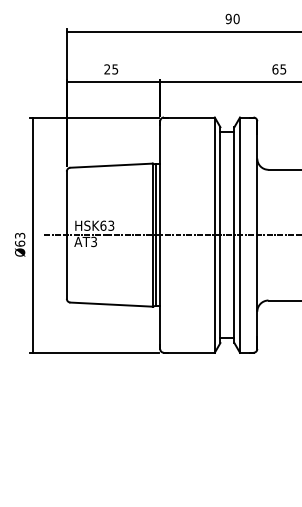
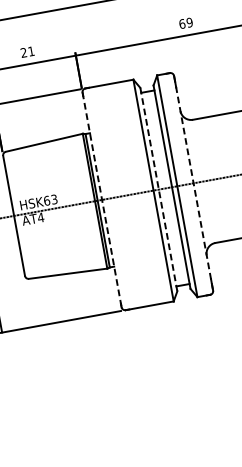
text: (115, 69) -> (31, 51), 25 -> 21
text: (283, 69) -> (189, 22), 65 -> 69
line: (160, 235) -> (102, 200), solid -> dashed
line: (220, 235) -> (158, 189), solid -> dashed
line: (257, 235) -> (193, 183), solid -> dashed
text: (93, 241) -> (40, 217), AT3 -> AT4

